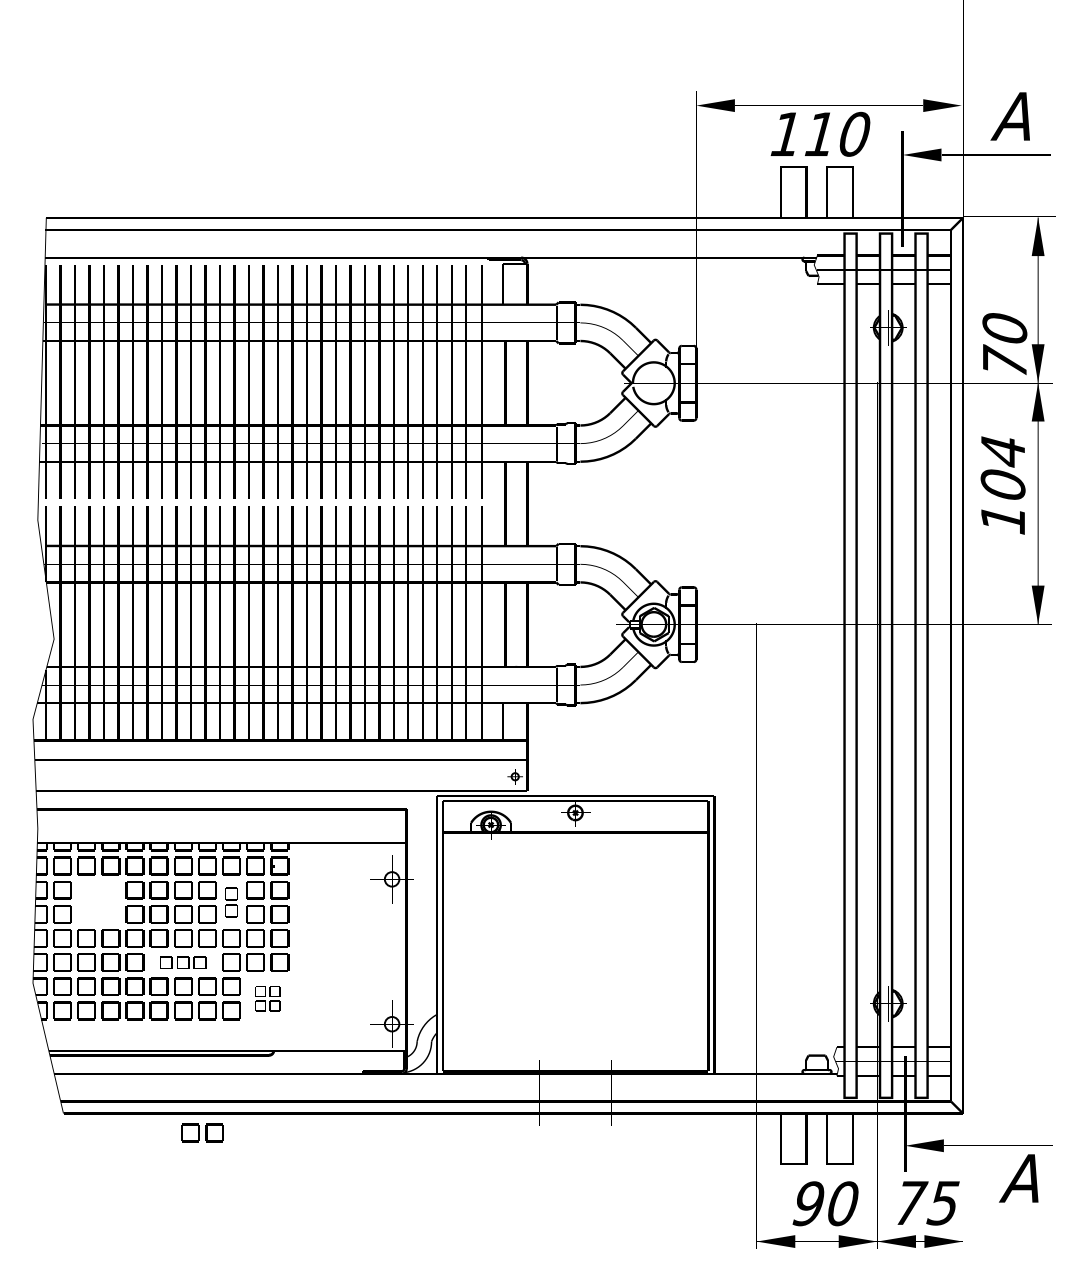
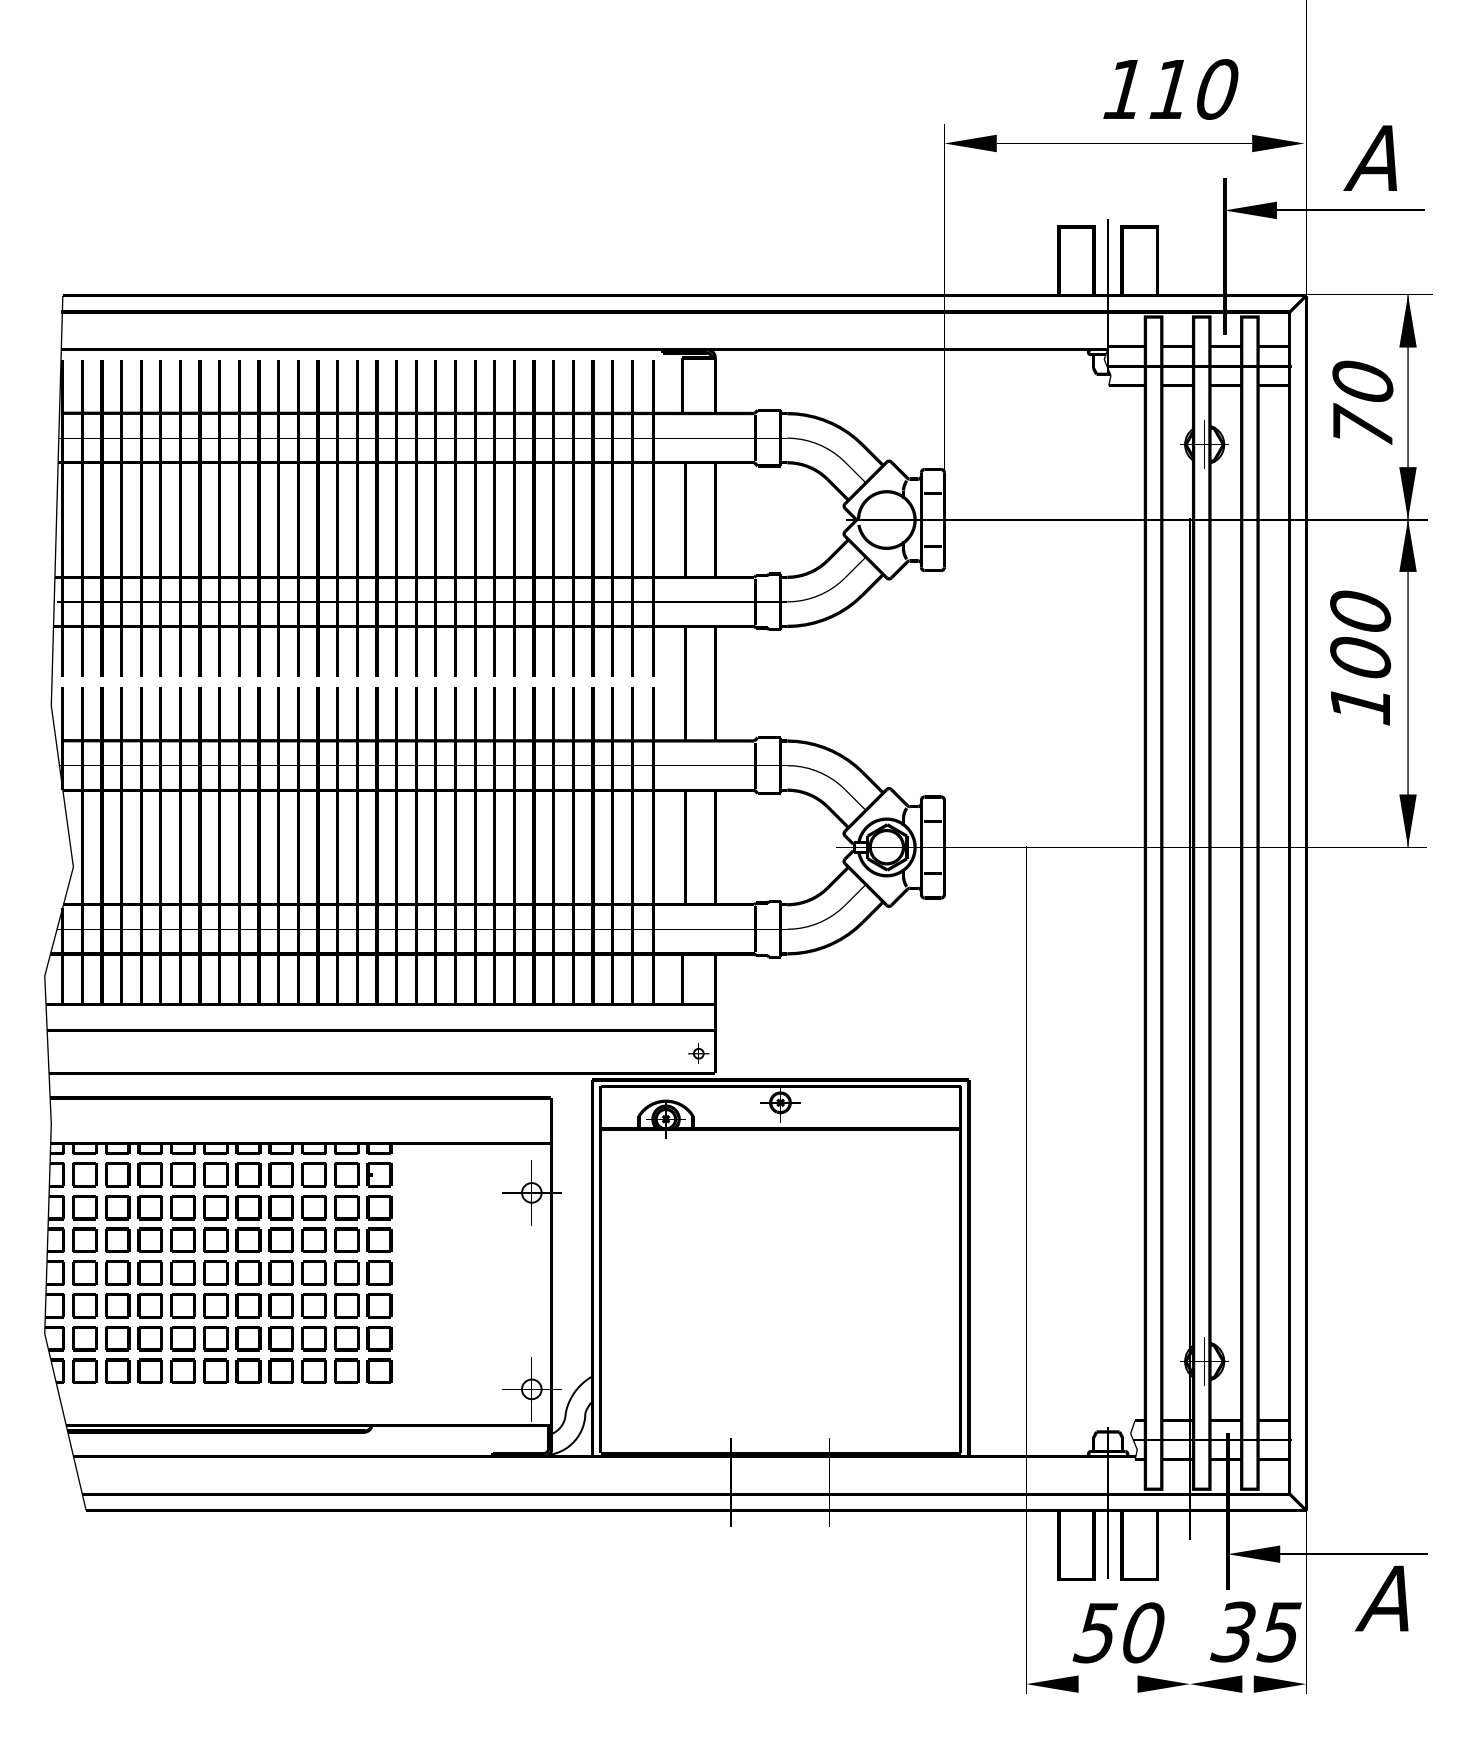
text: (820, 134) -> (1170, 89), moved
text: (1004, 343) -> (1362, 402), moved
text: (1003, 451) -> (1360, 612), 104 -> 100
part: (98, 901) -> (133, 1223), added
part: (231, 901) -> (313, 1223), size x1.43
part: (183, 962) -> (248, 1305), size x1.43
part: (268, 998) -> (363, 1354), size x1.67
part: (202, 1132) -> (274, 1536), removed
text: (910, 1202) -> (1234, 1631), 75 -> 35
text: (807, 1203) -> (1095, 1632), 90 -> 50

